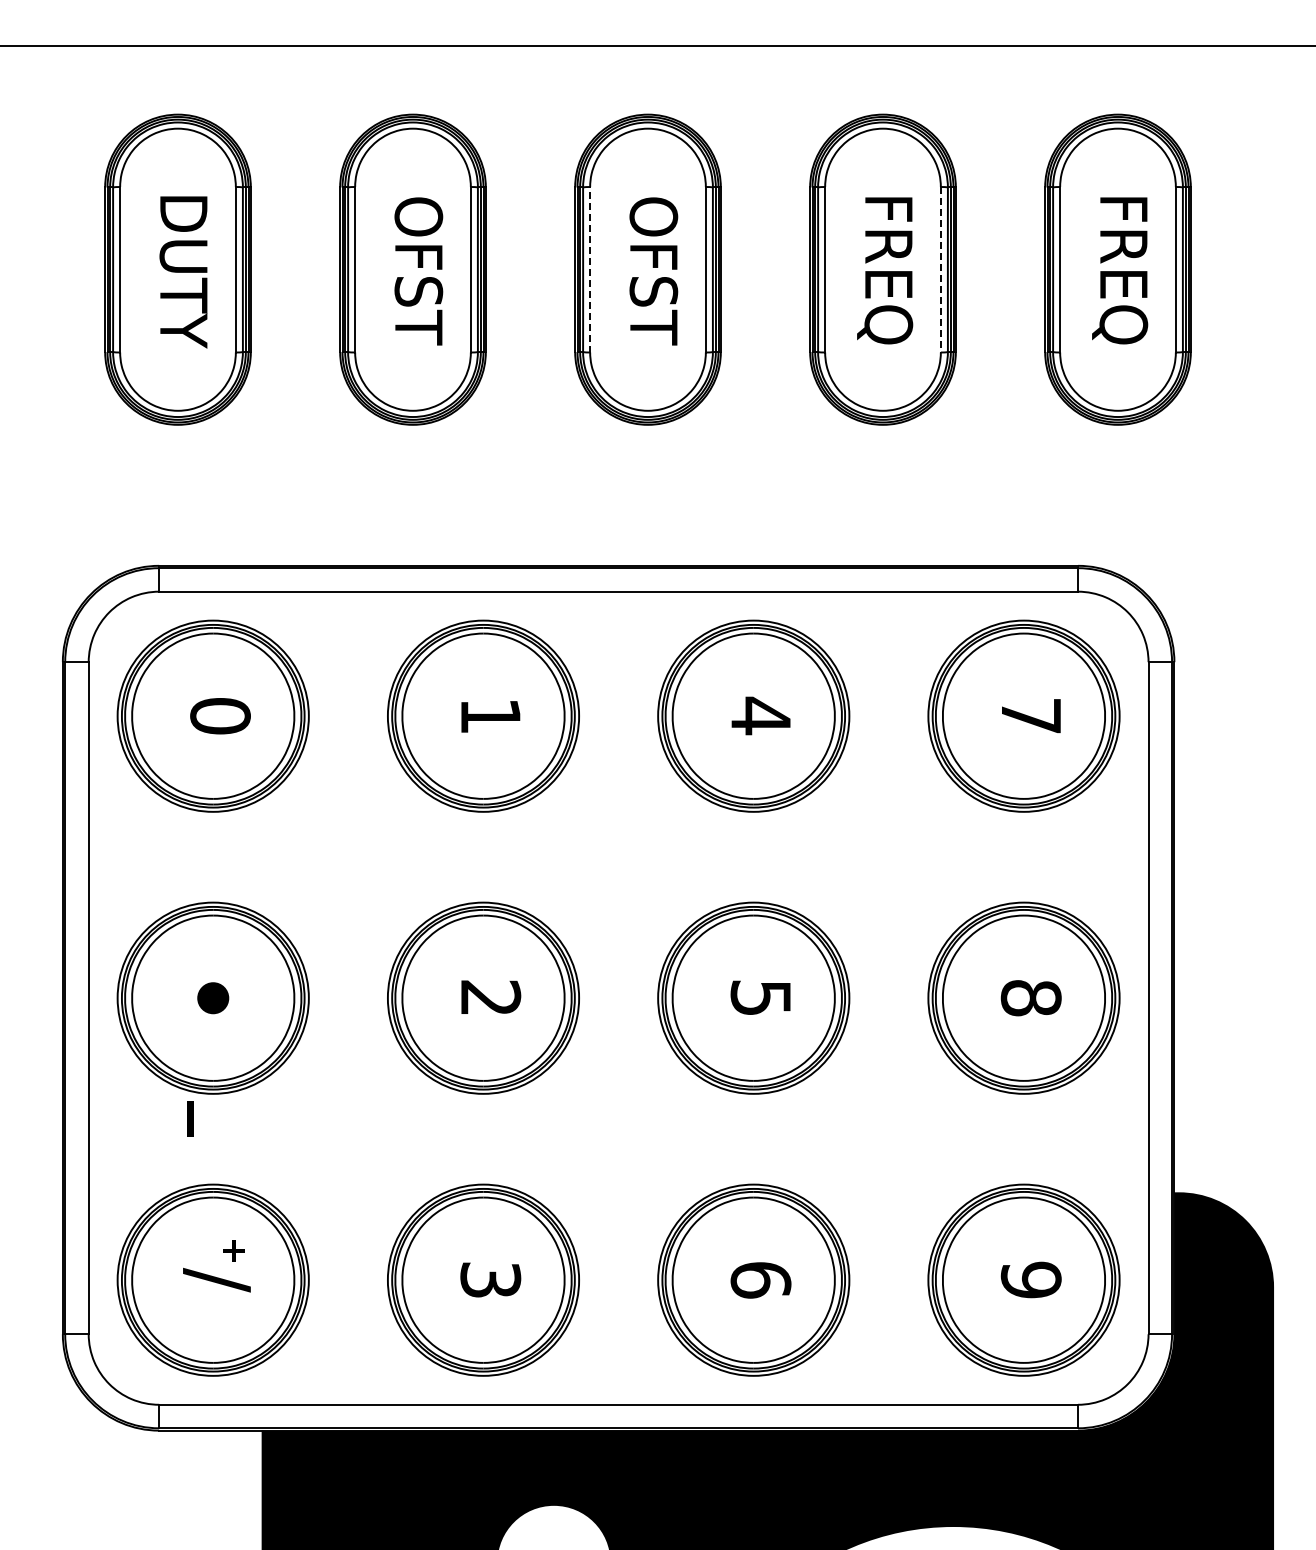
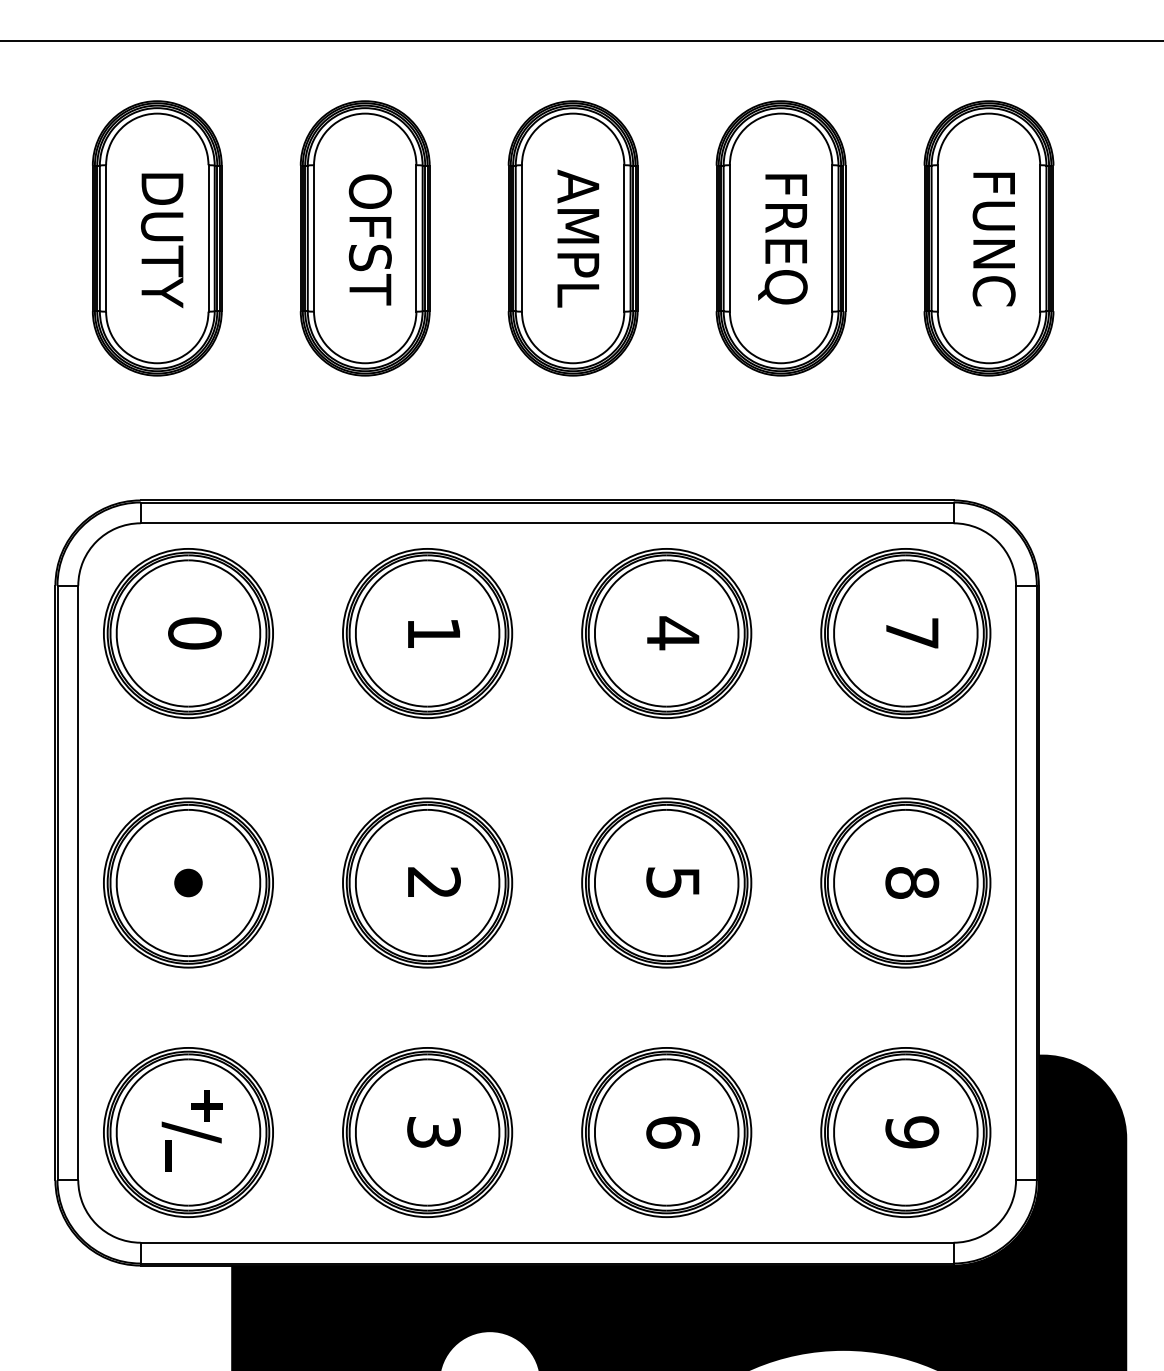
line: (590, 269) -> (522, 238), dashed -> solid
text: (653, 269) -> (578, 238), OFST -> AMPL
line: (940, 269) -> (831, 238), dashed -> solid
text: (1120, 270) -> (991, 239), FREQ -> FUNC
line: (190, 1118) -> (168, 1155), moved
part: (233, 1250) -> (206, 1106), size x1.67

